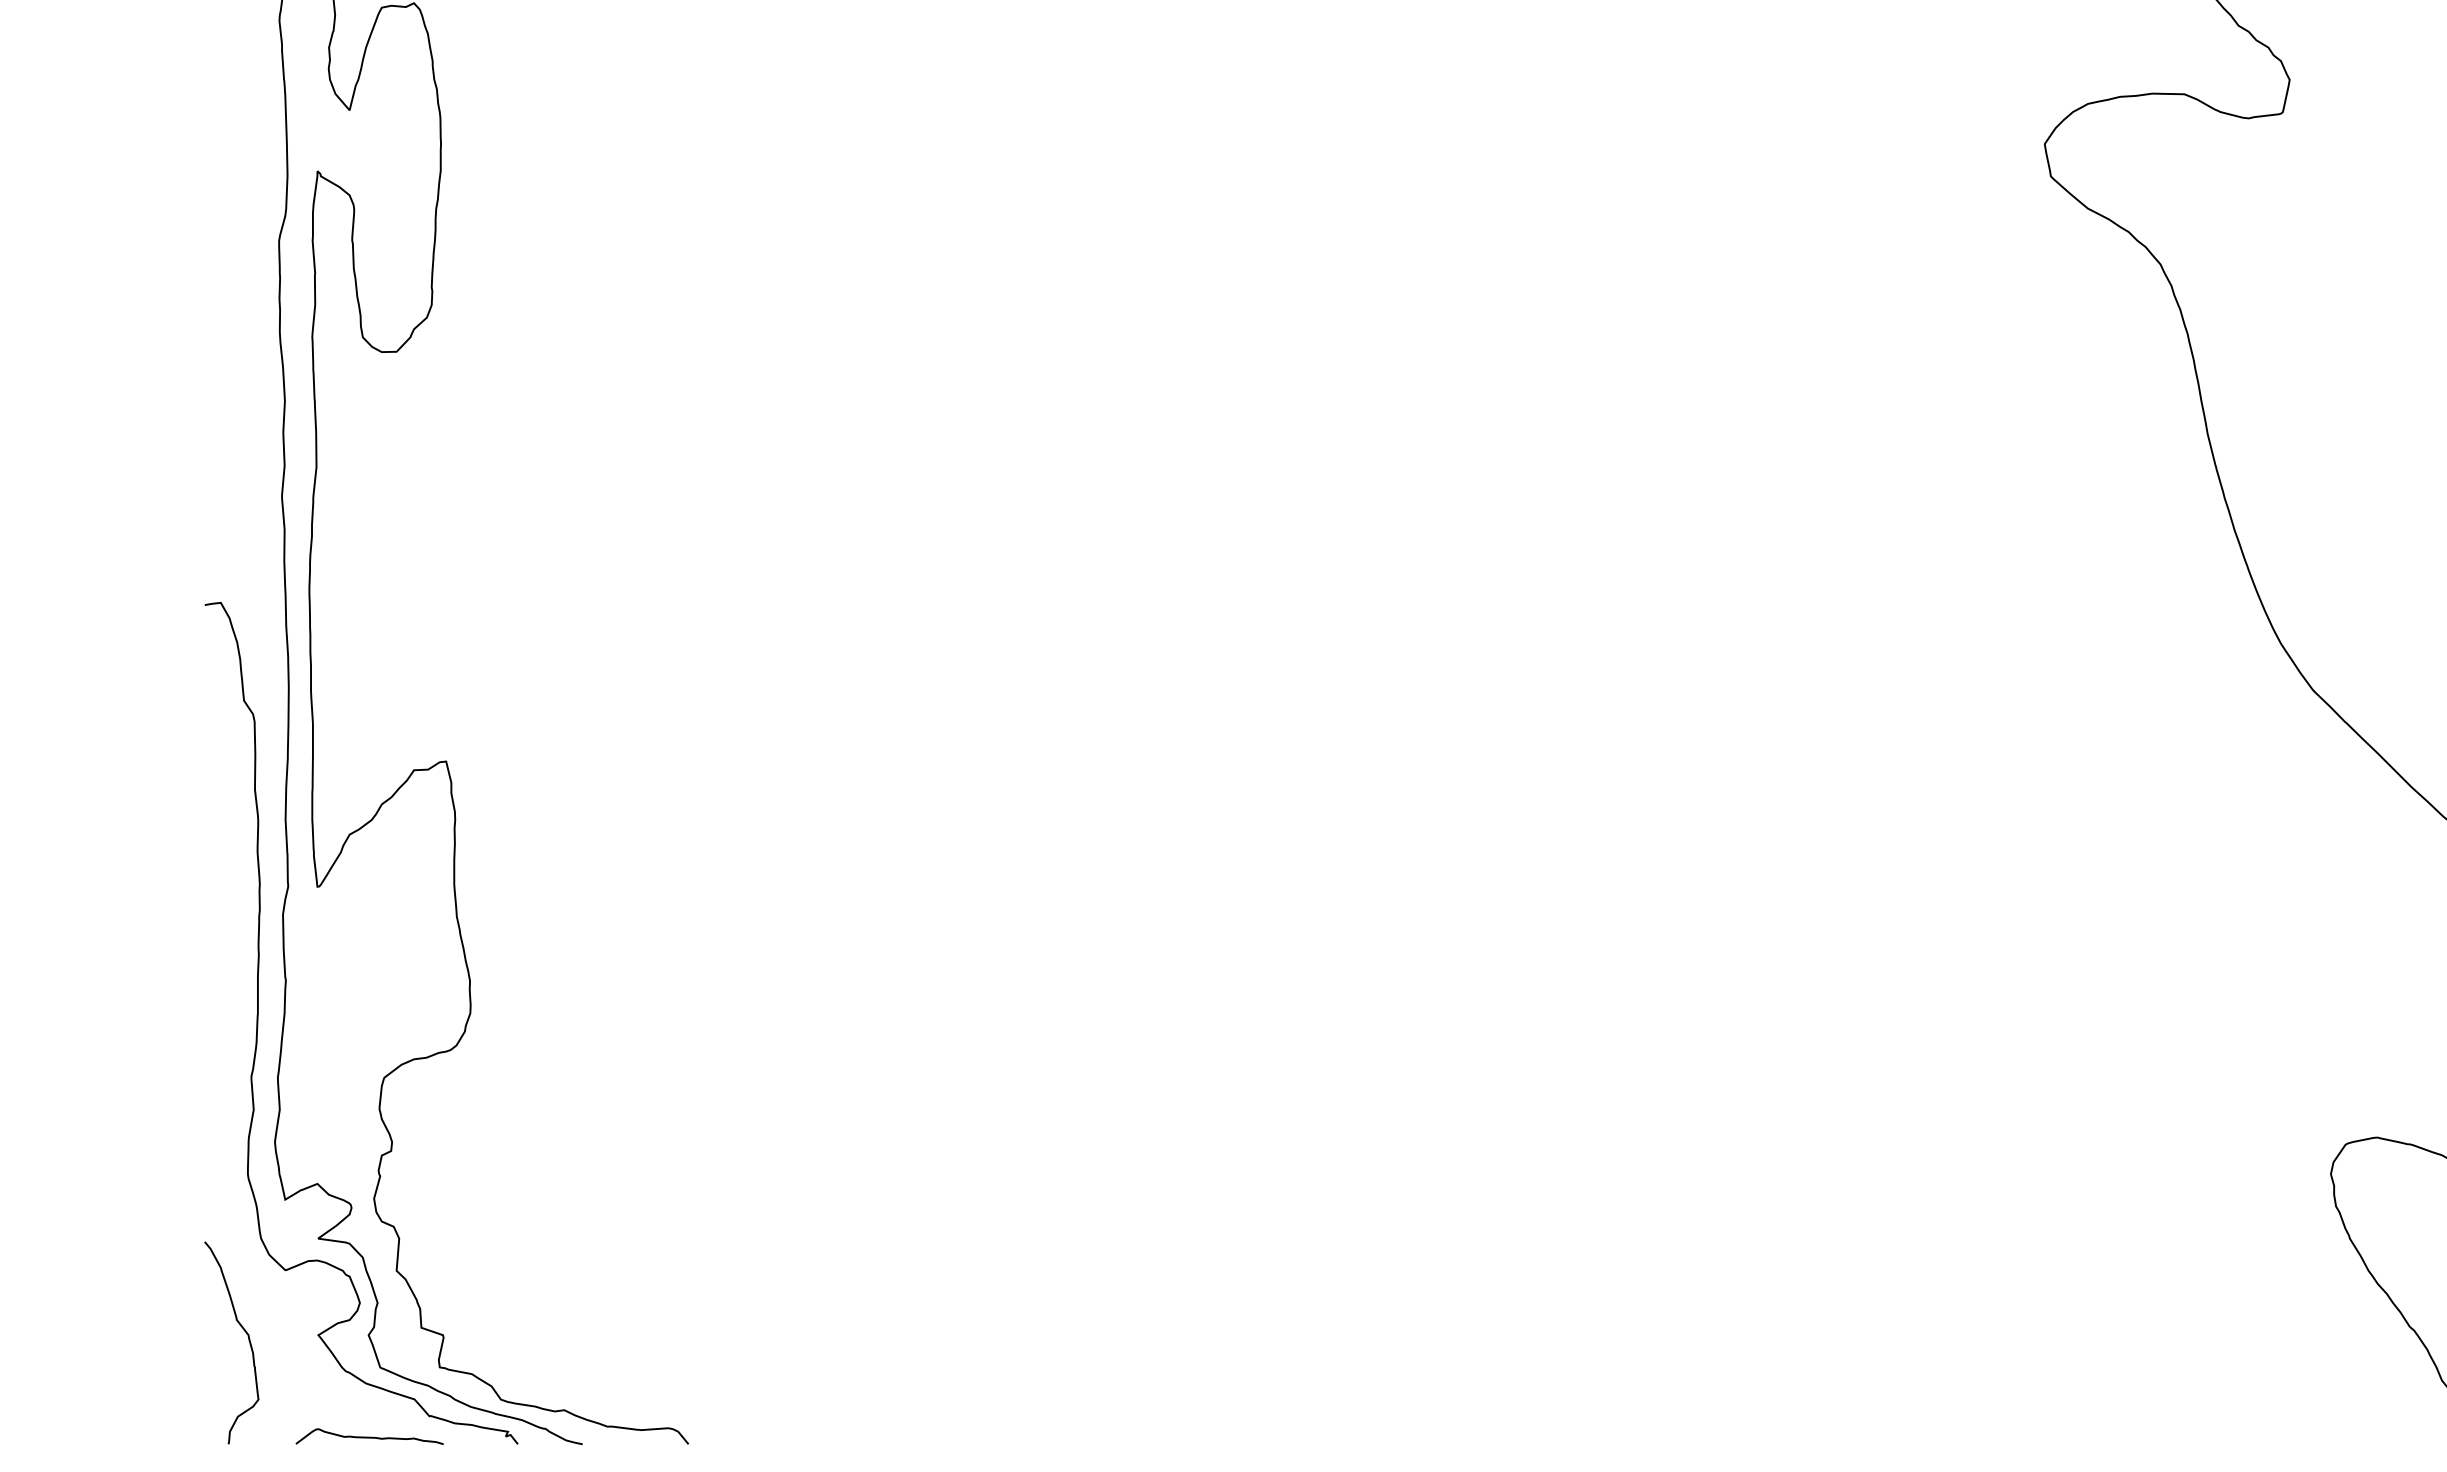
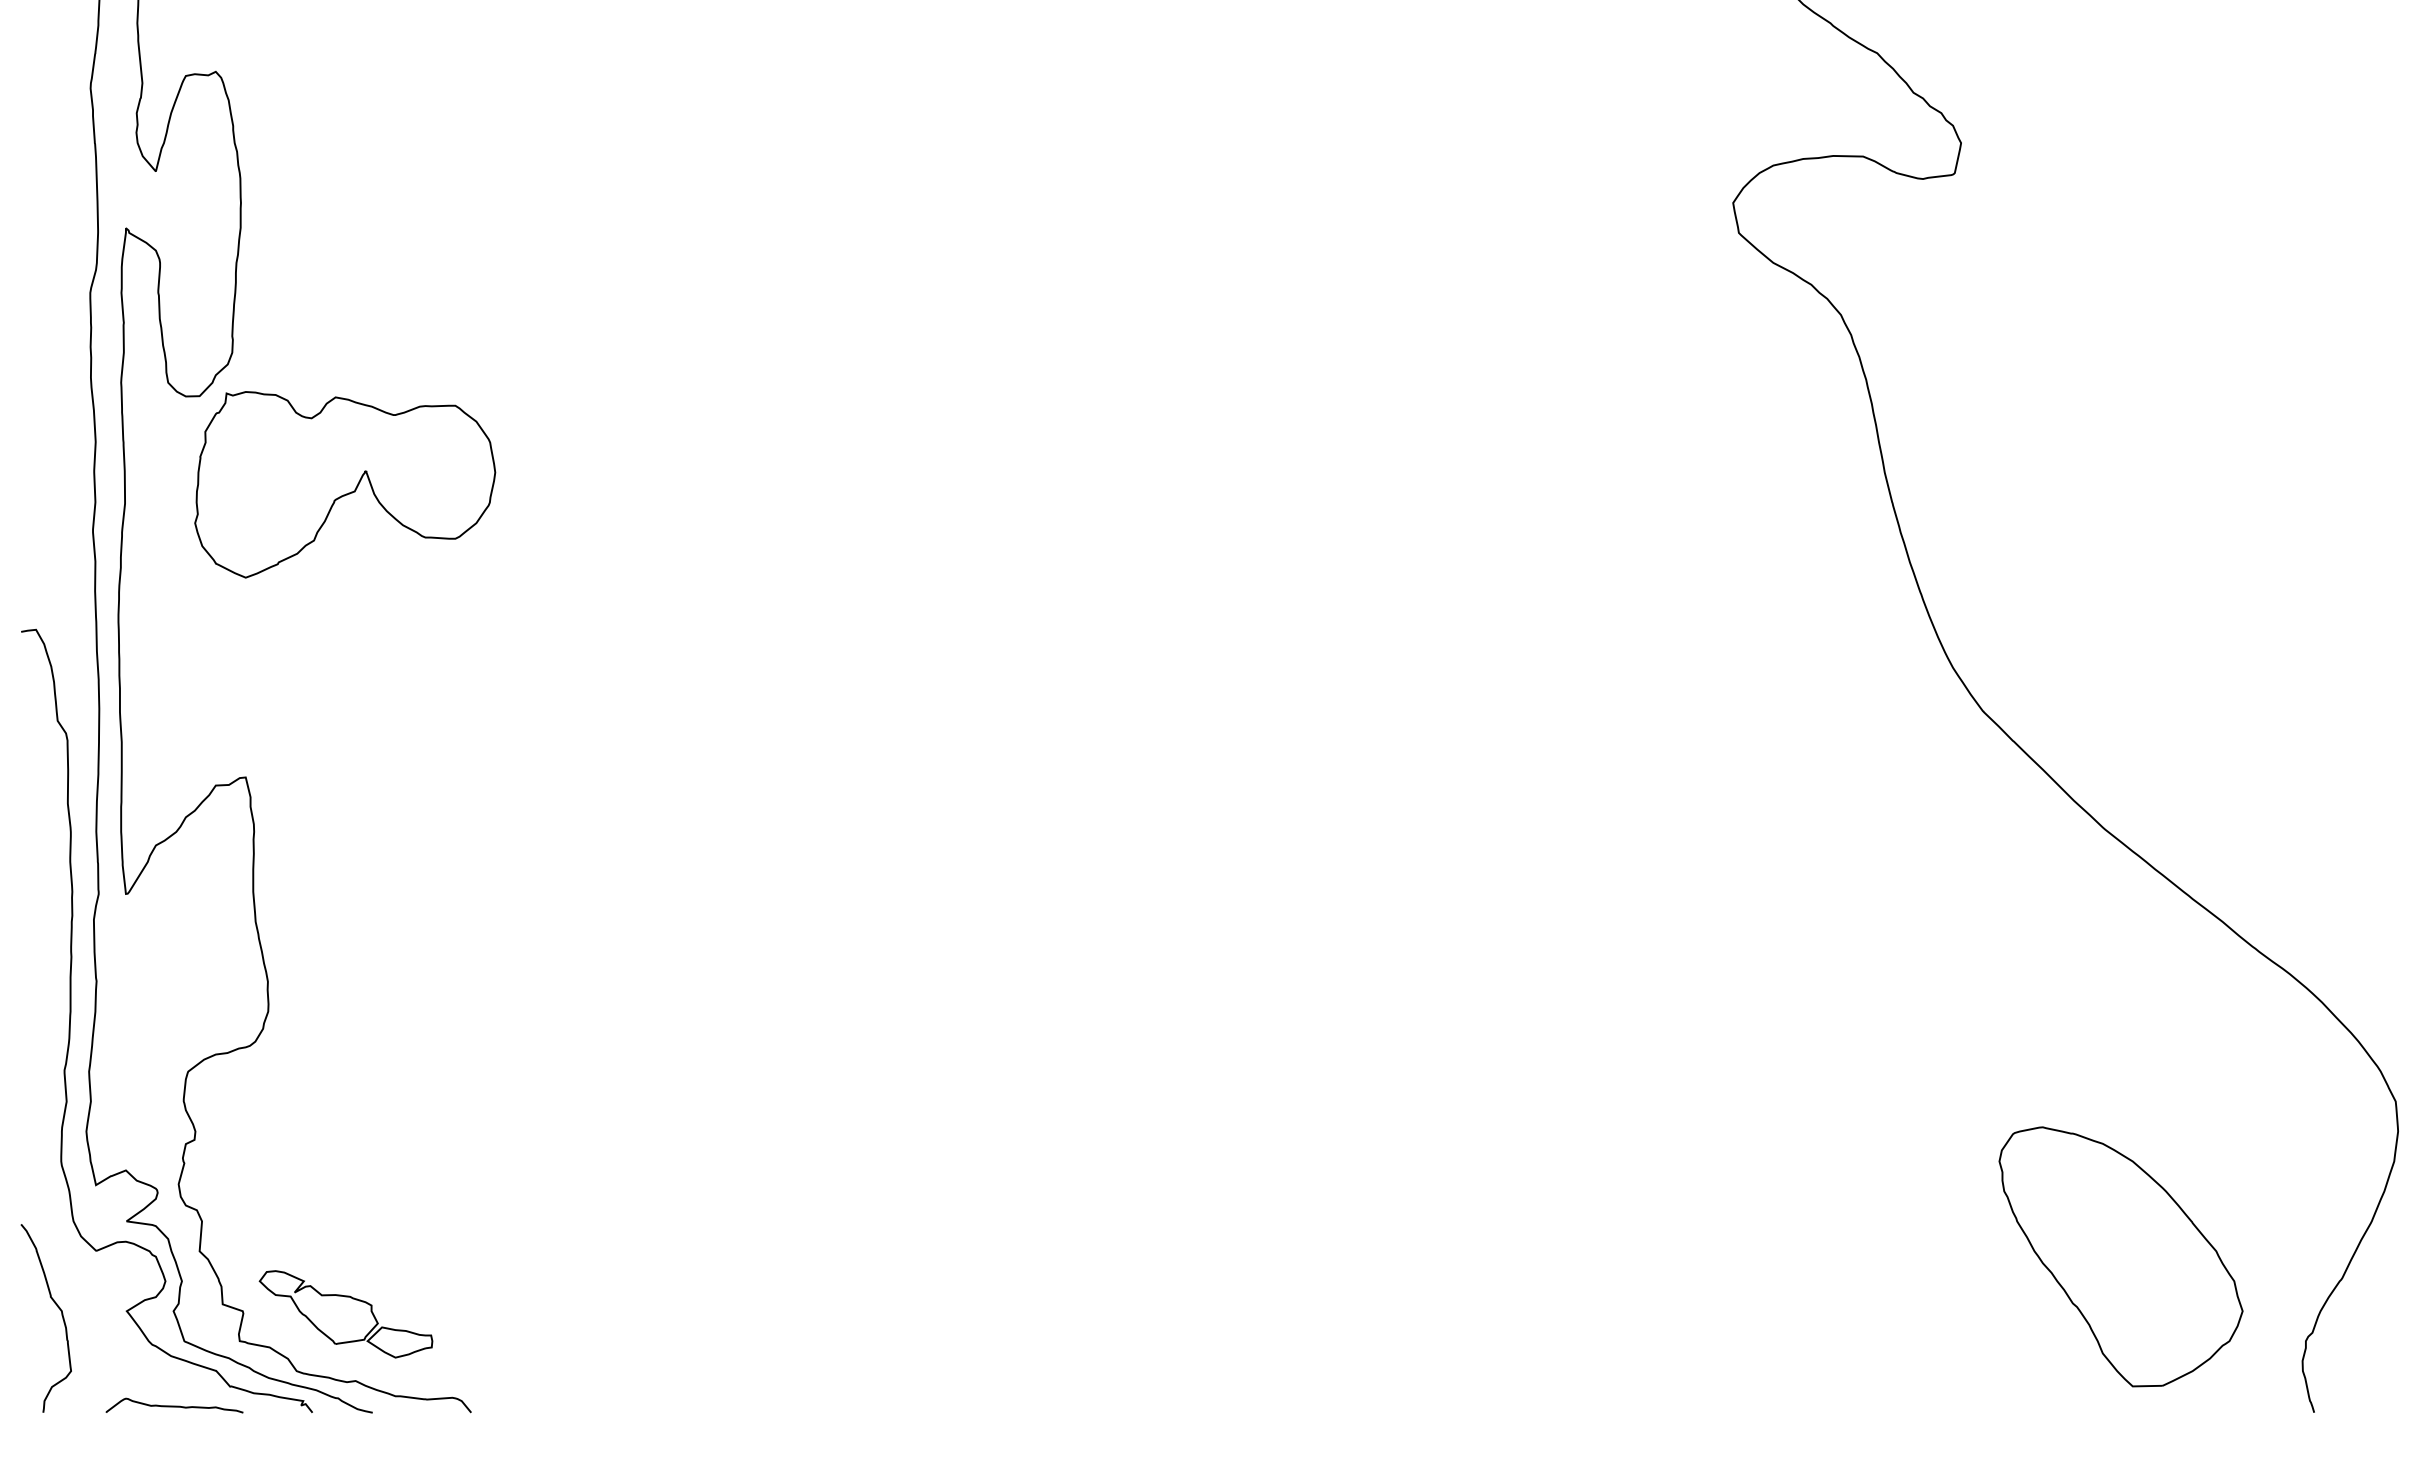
part: (553, 446) -> (345, 484), added
part: (553, 1338) -> (345, 1314), added

